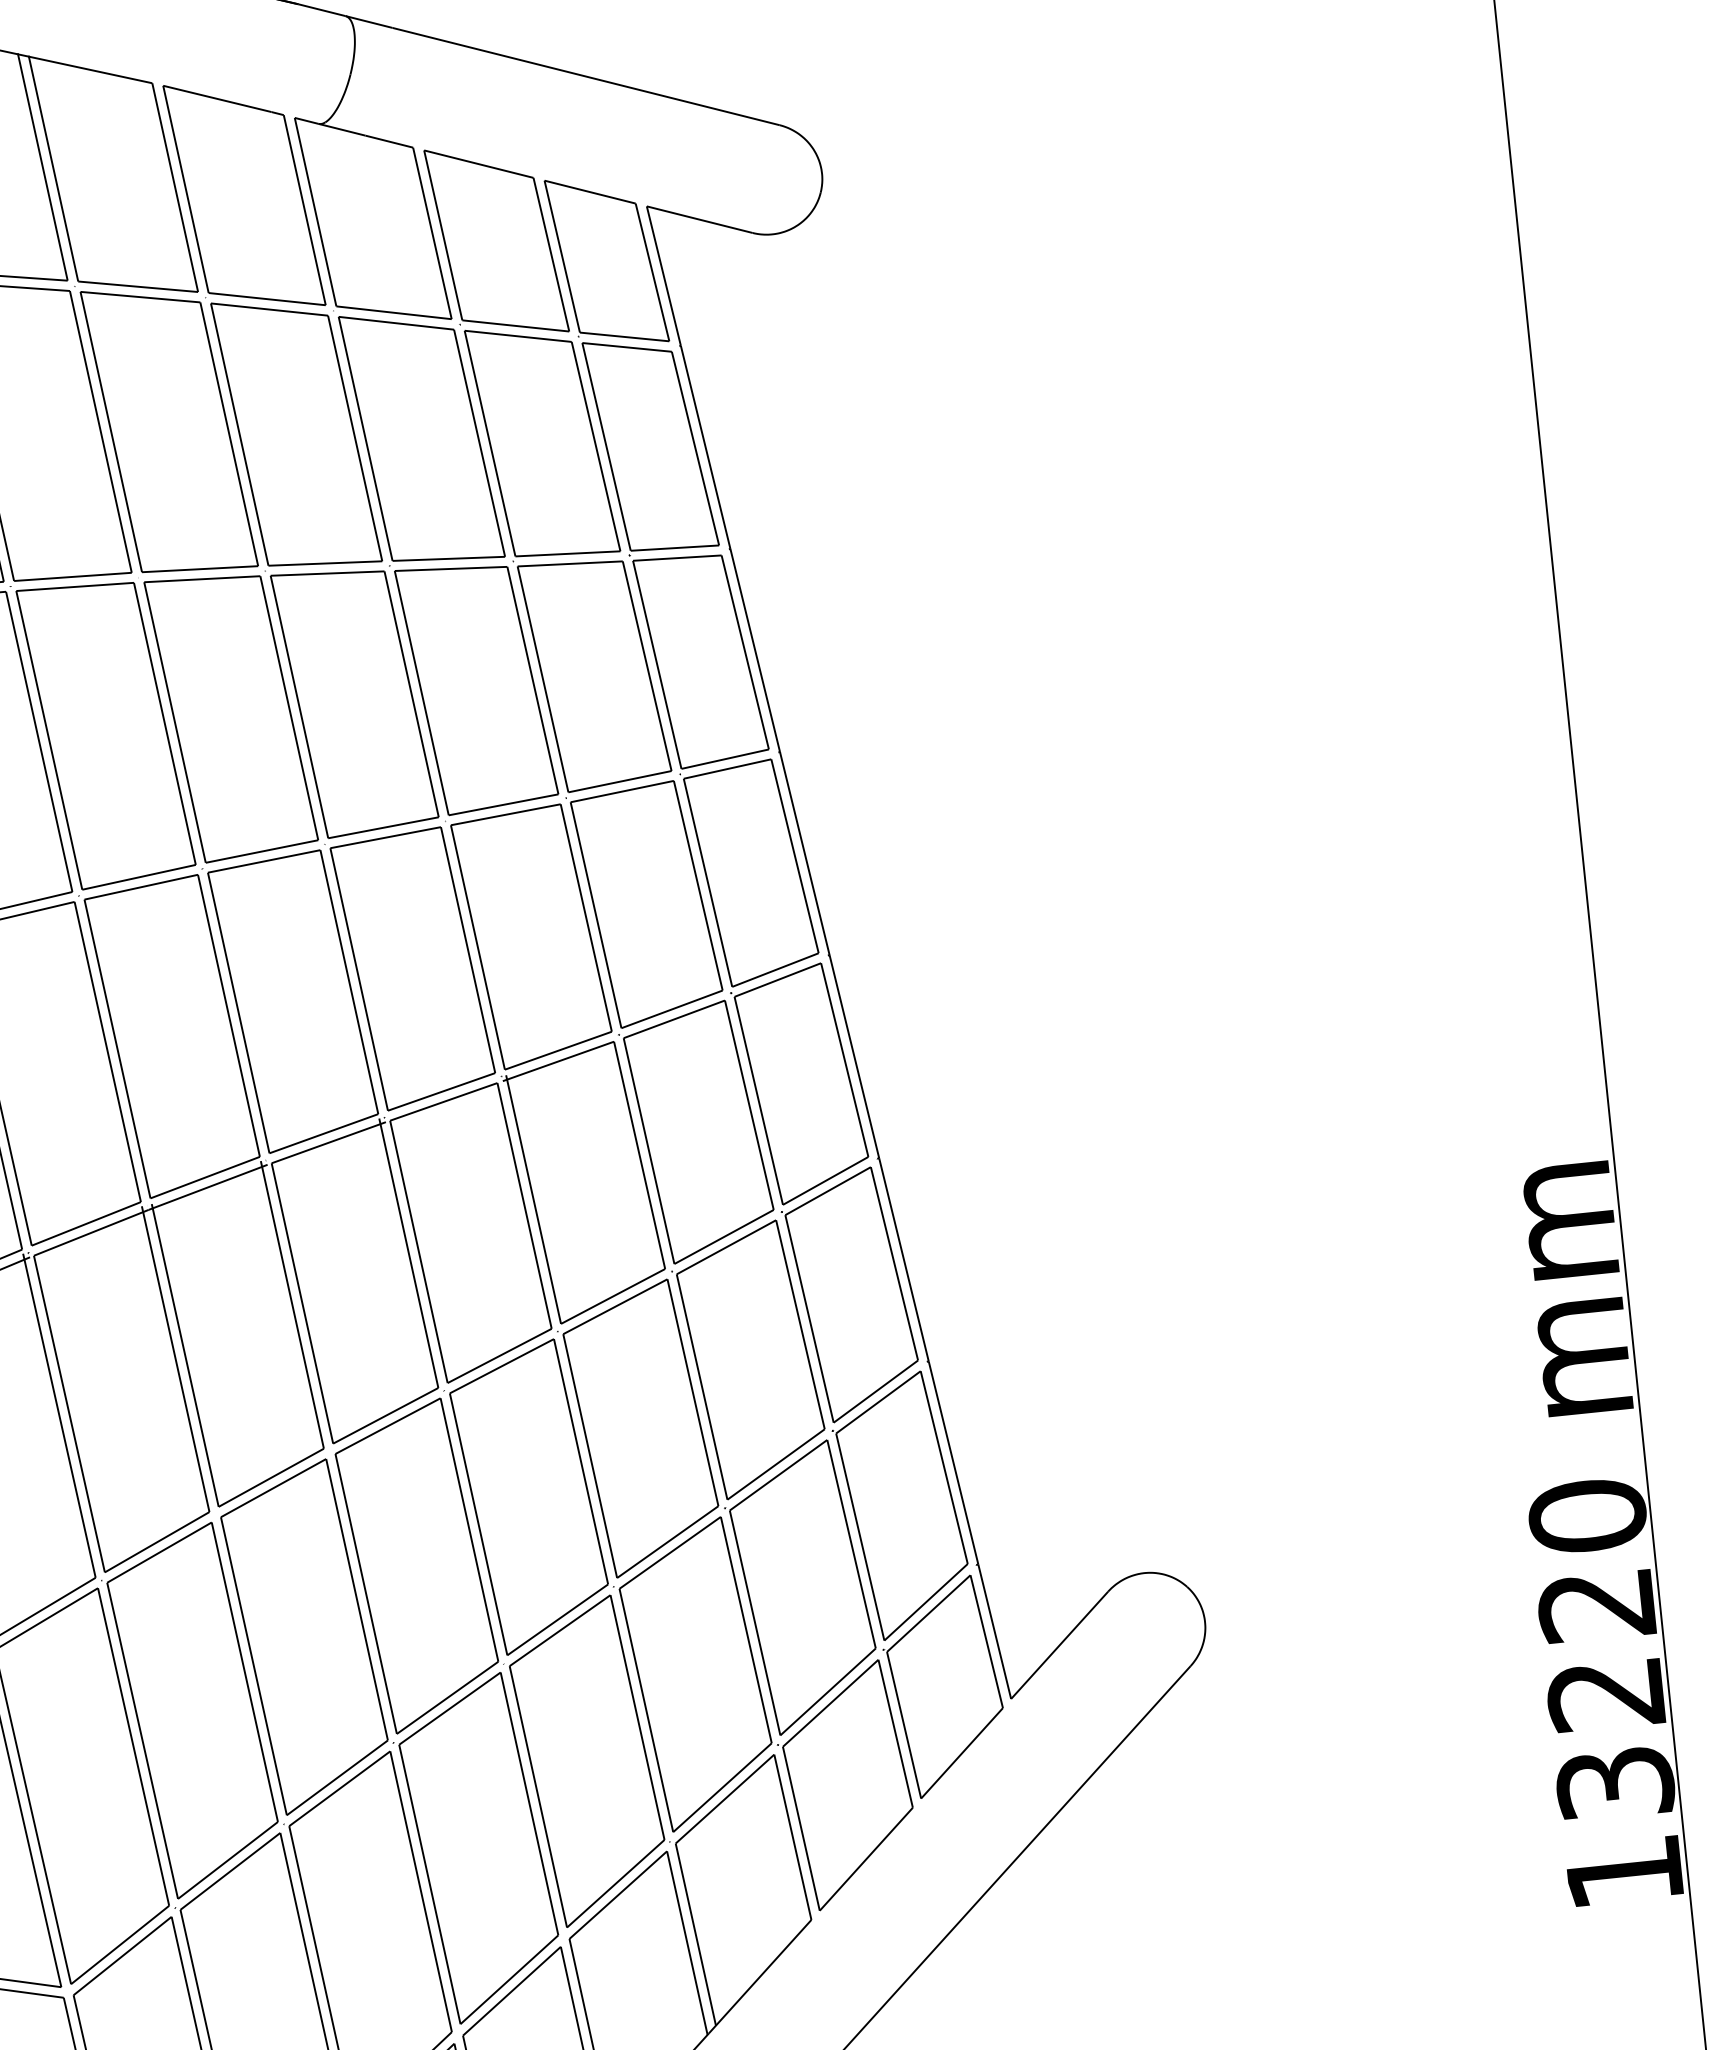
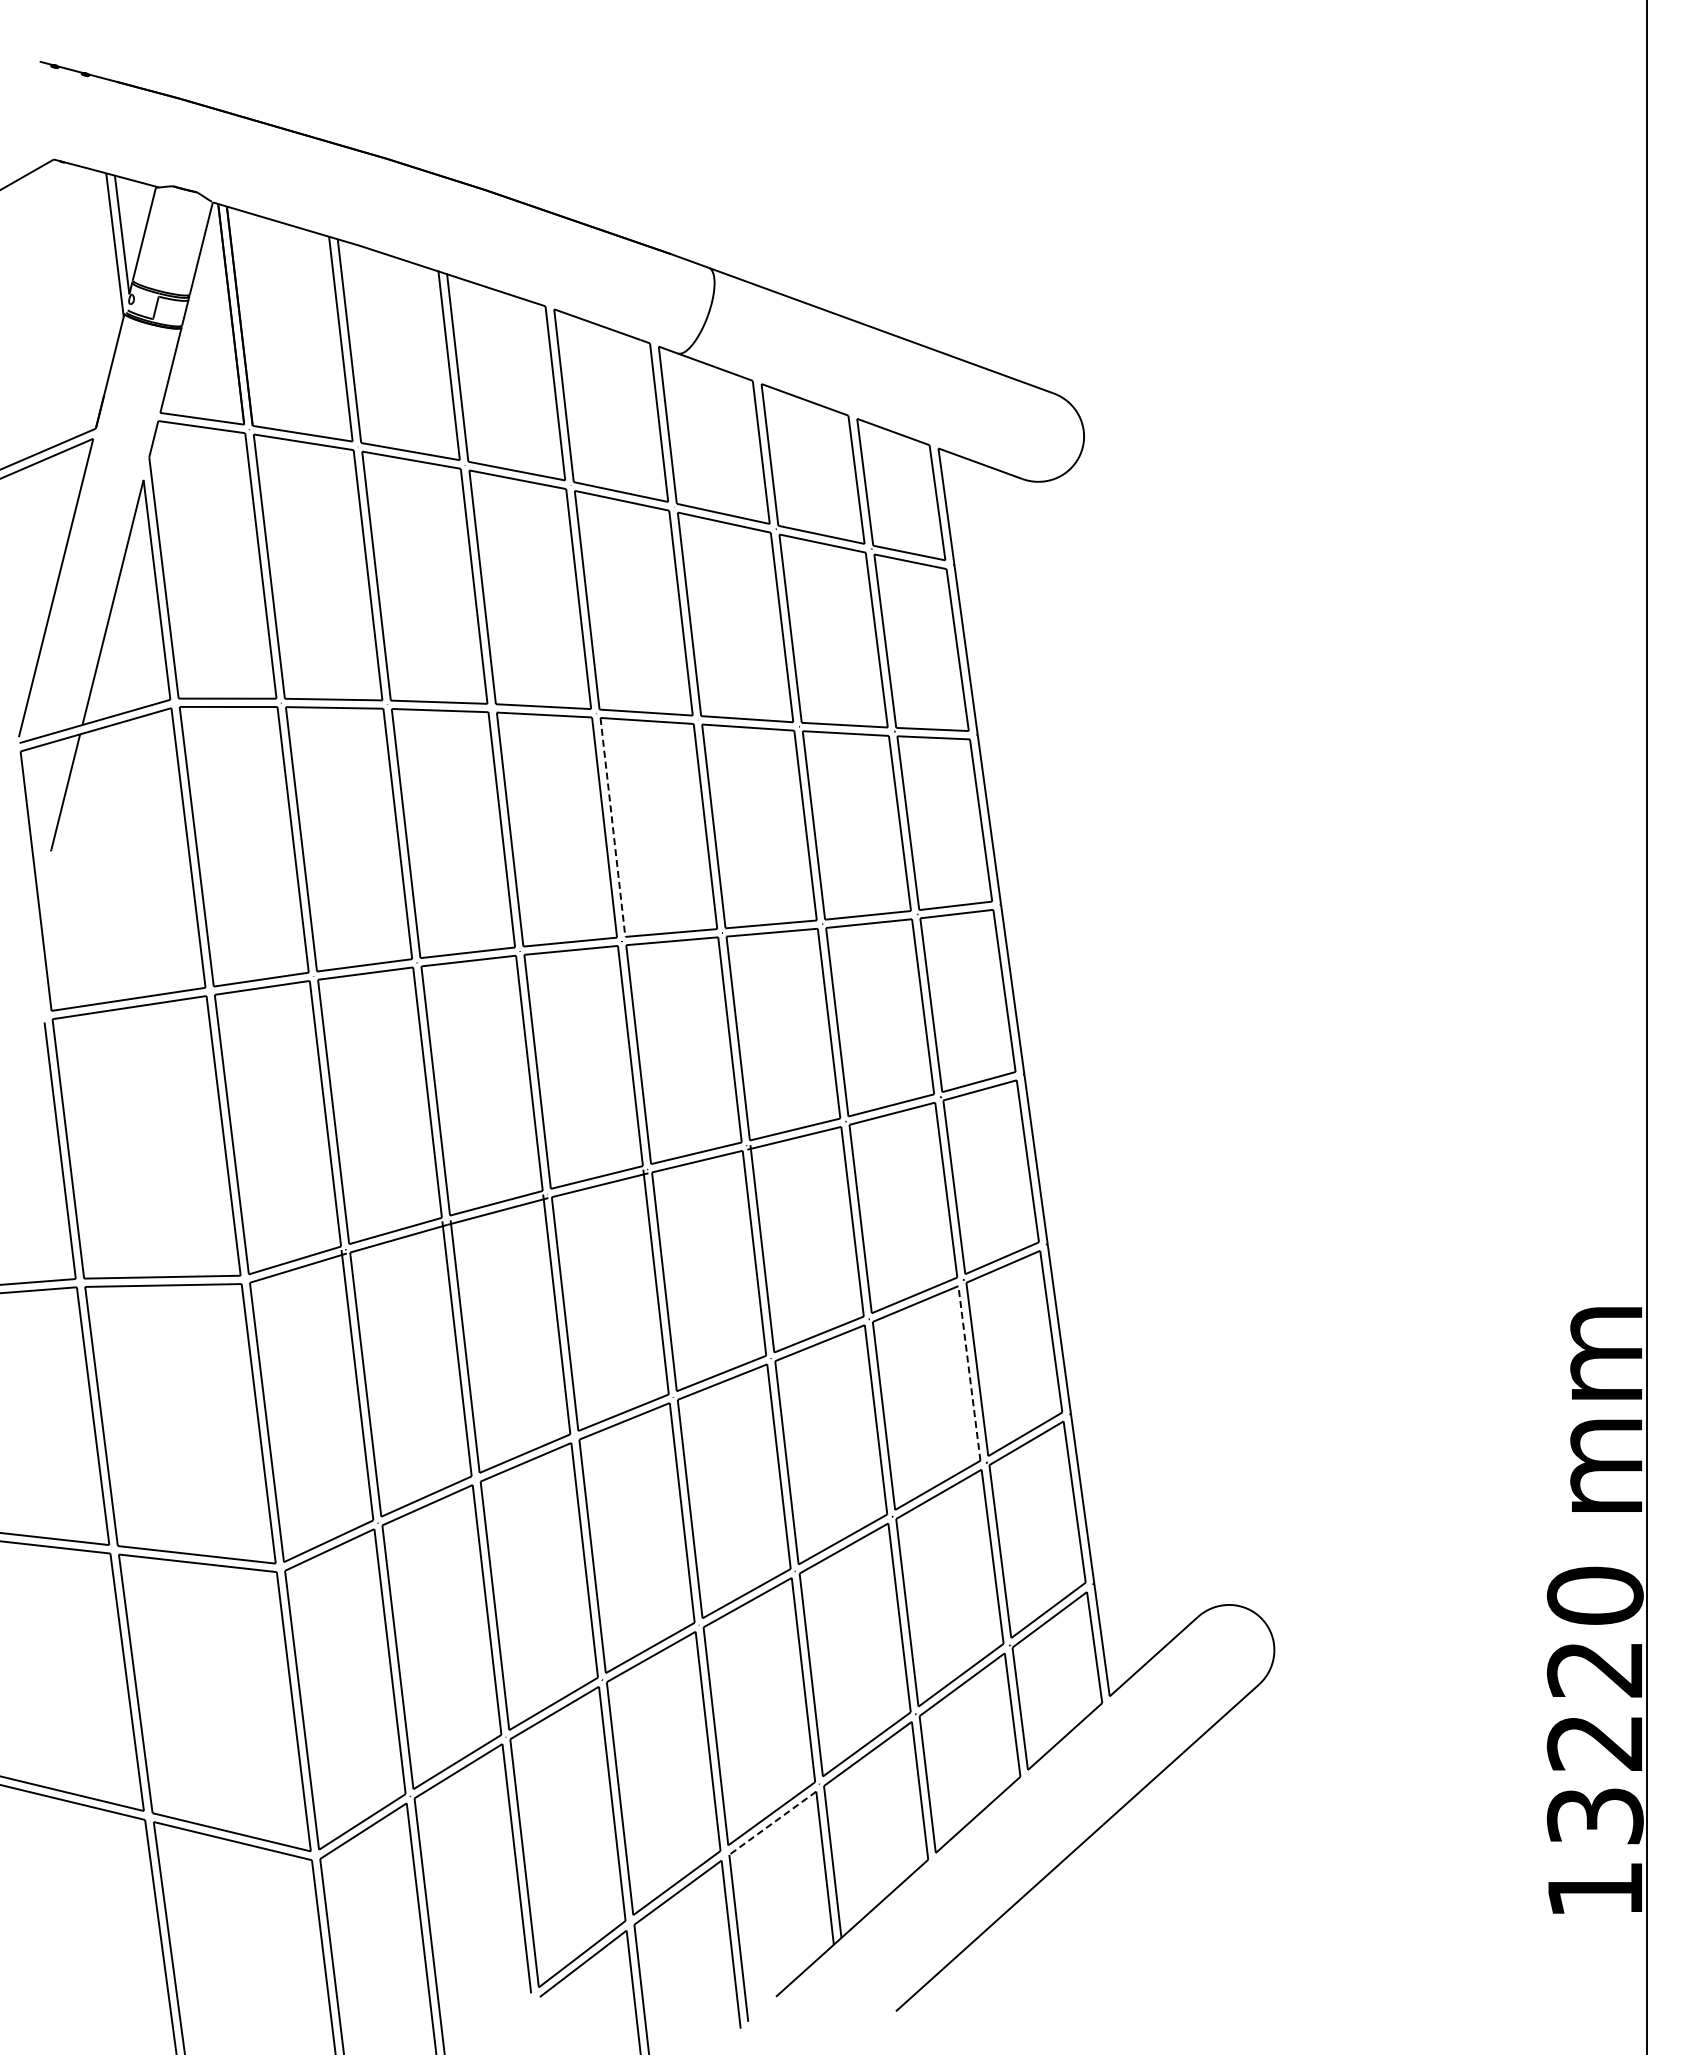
line: (300, 707) -> (613, 827), solid -> dashed
line: (800, 1324) -> (969, 1373), solid -> dashed
line: (617, 1895) -> (772, 1823), solid -> dashed

